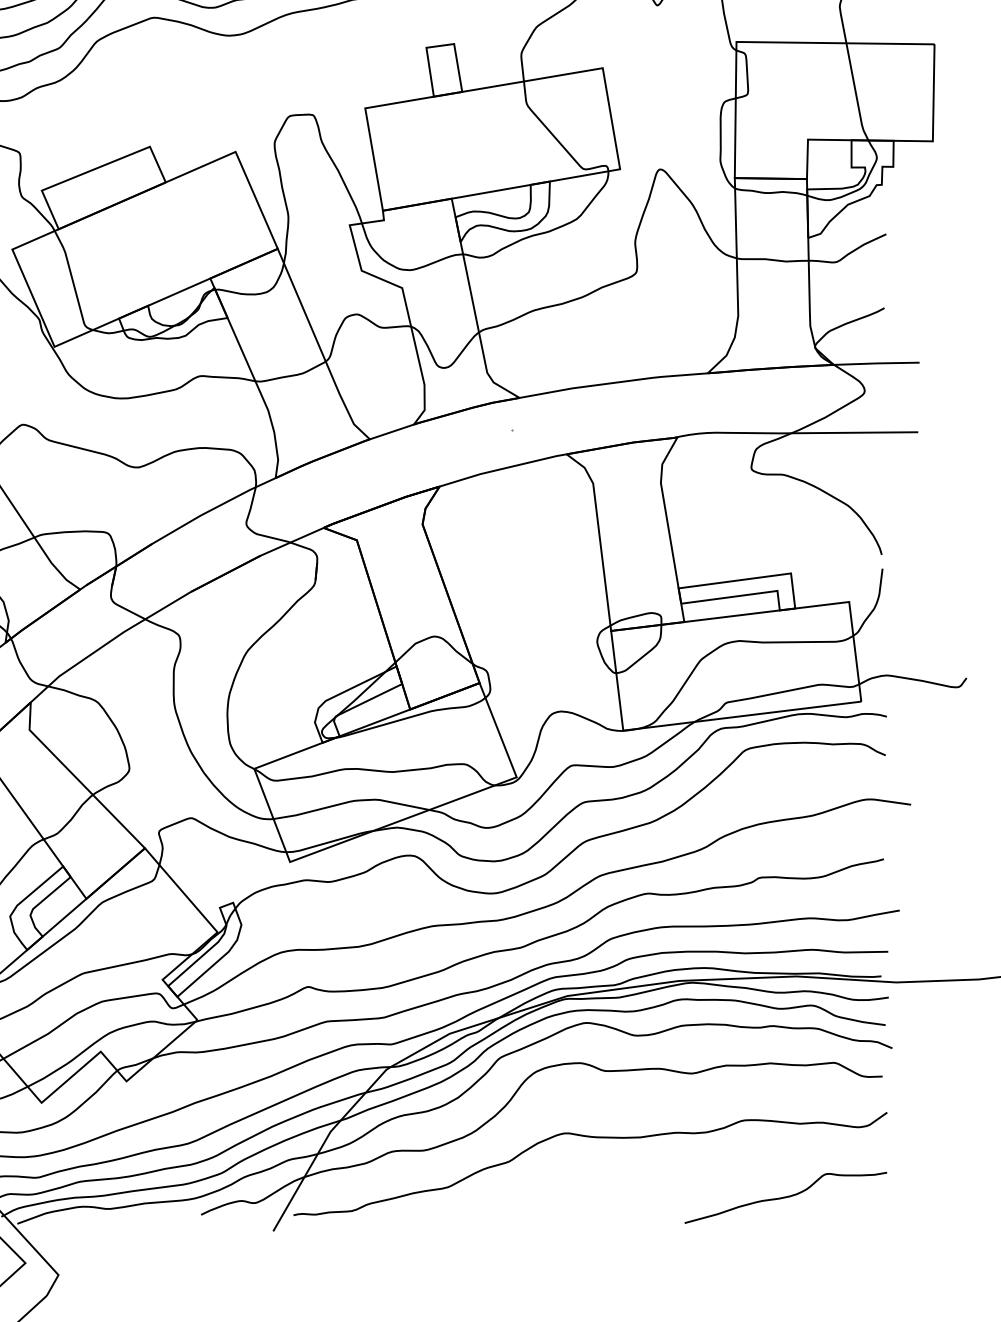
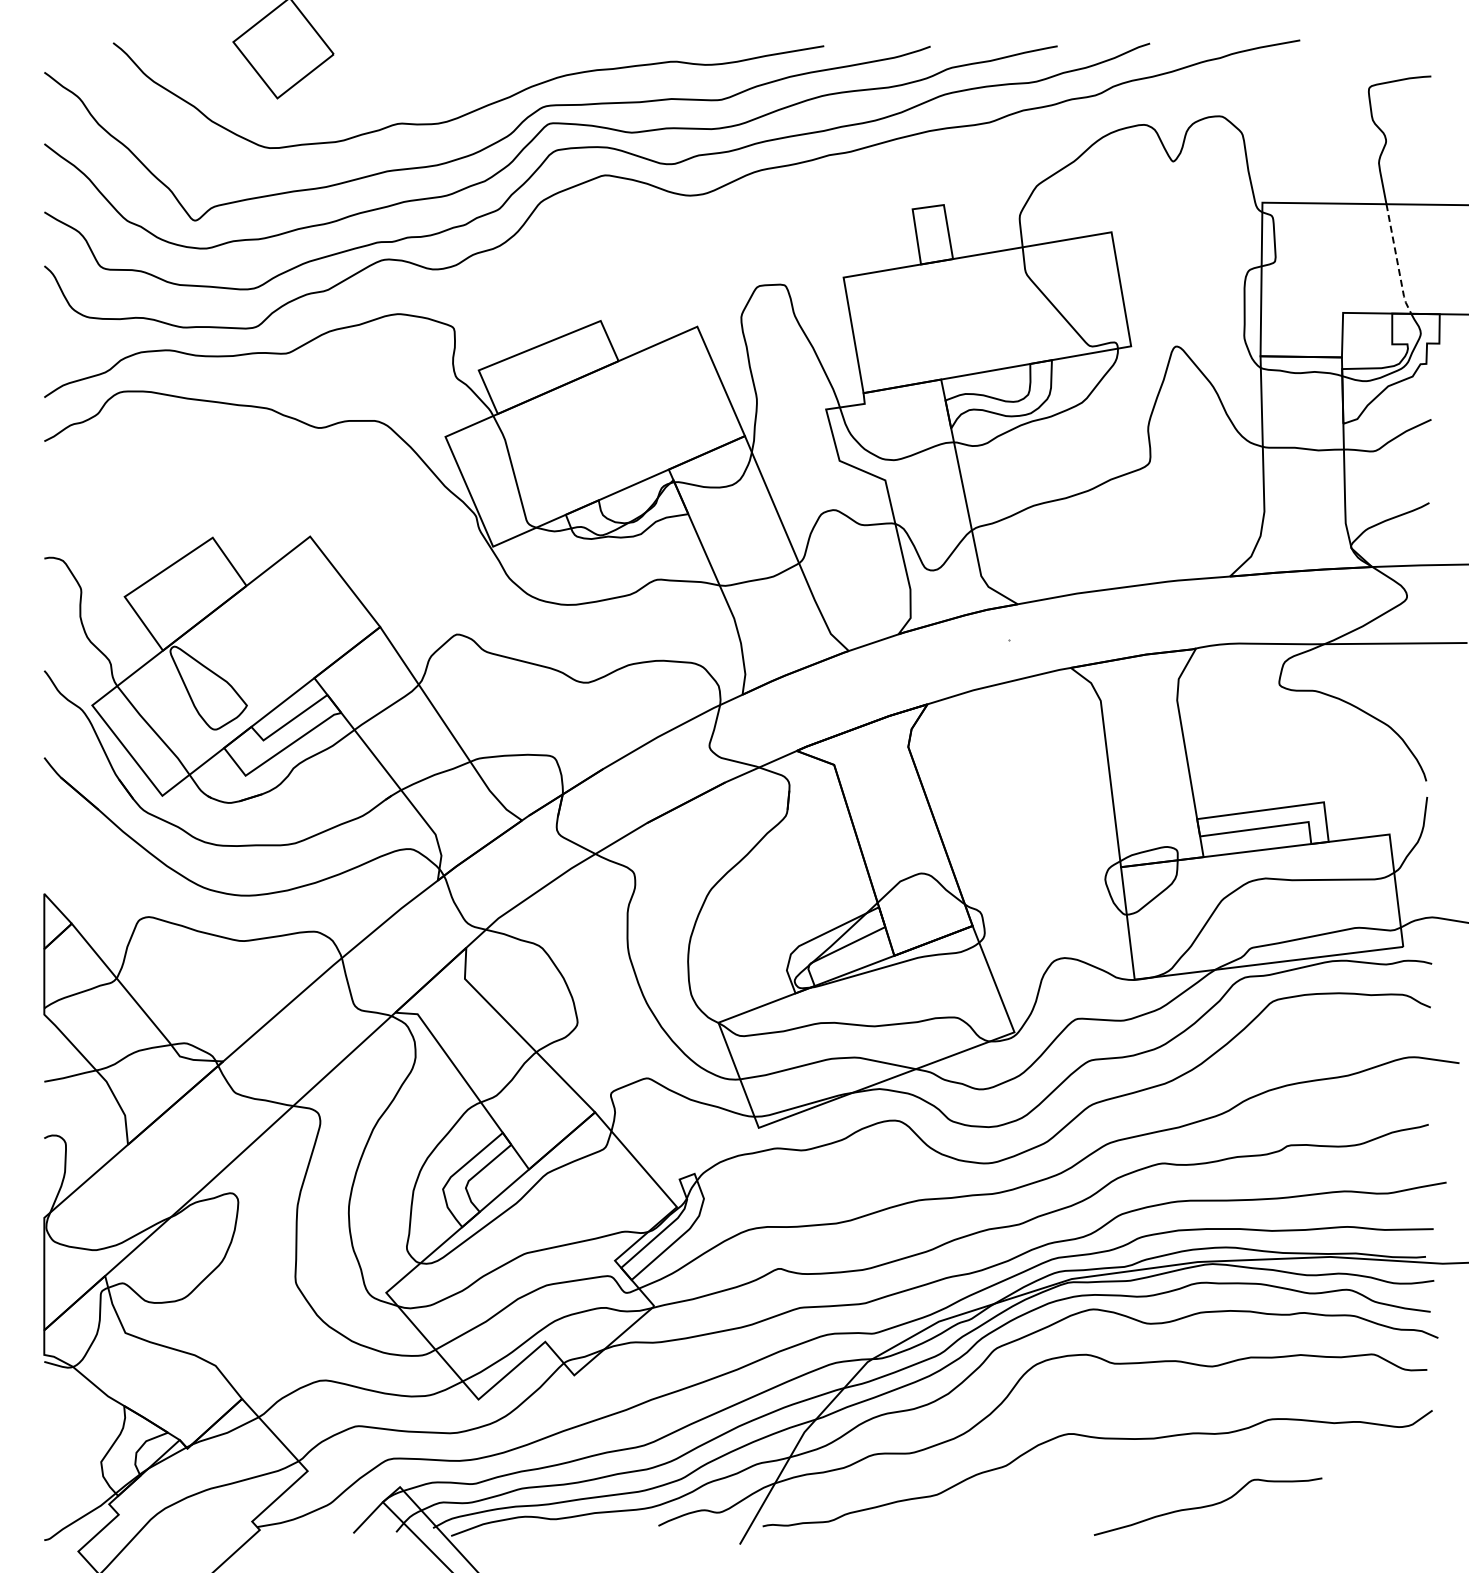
line: (856, 94) -> (1397, 261), solid -> dashed
curve: (785, 1197) -> (1207, 1506), moved

